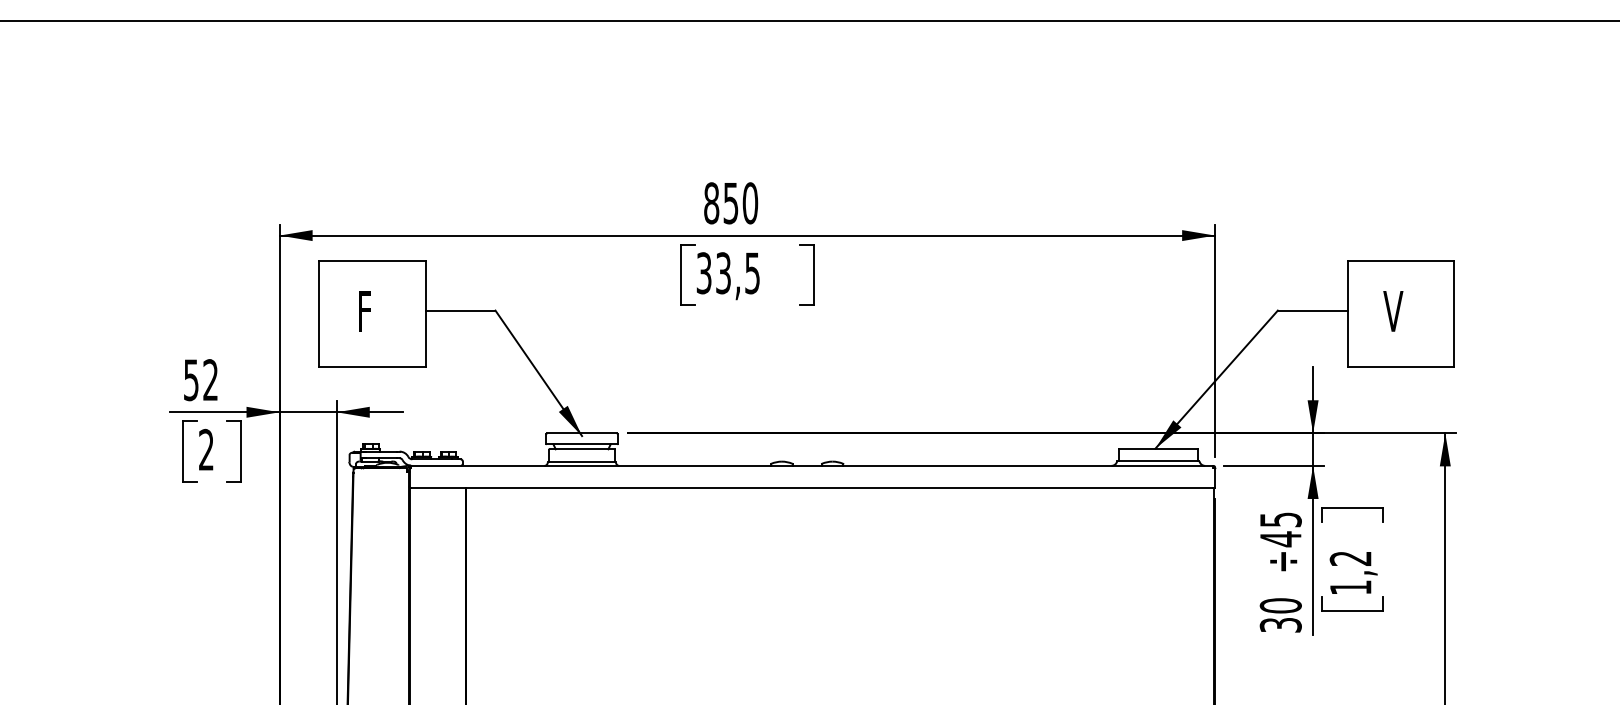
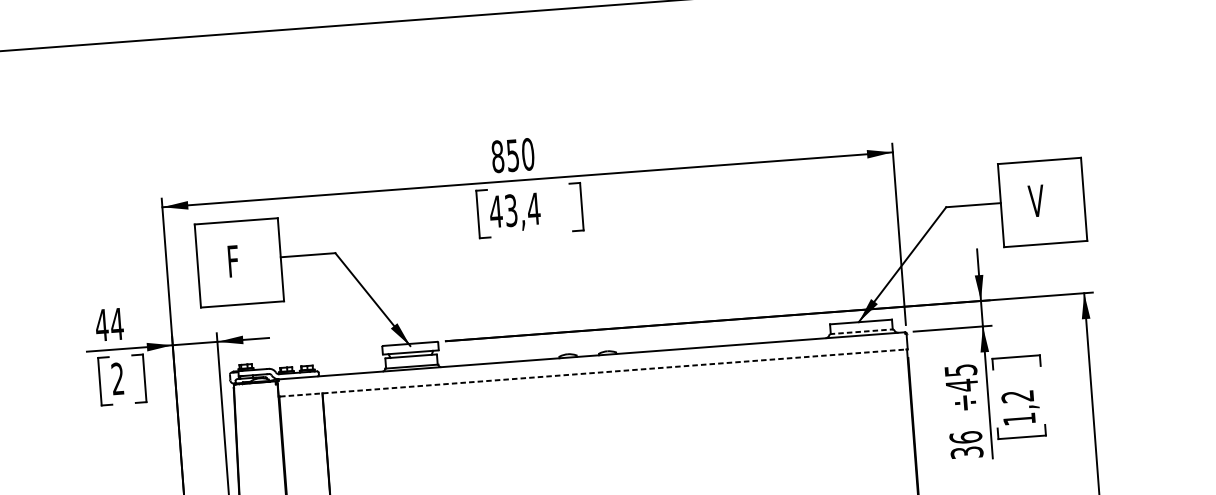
text: (728, 273) -> (515, 210), 33,5 -> 43,4
text: (200, 380) -> (109, 325), 52 -> 44
line: (1158, 461) -> (861, 332), solid -> dashed
line: (812, 487) -> (593, 372), solid -> dashed
text: (1280, 605) -> (965, 437), 30 -> 36

